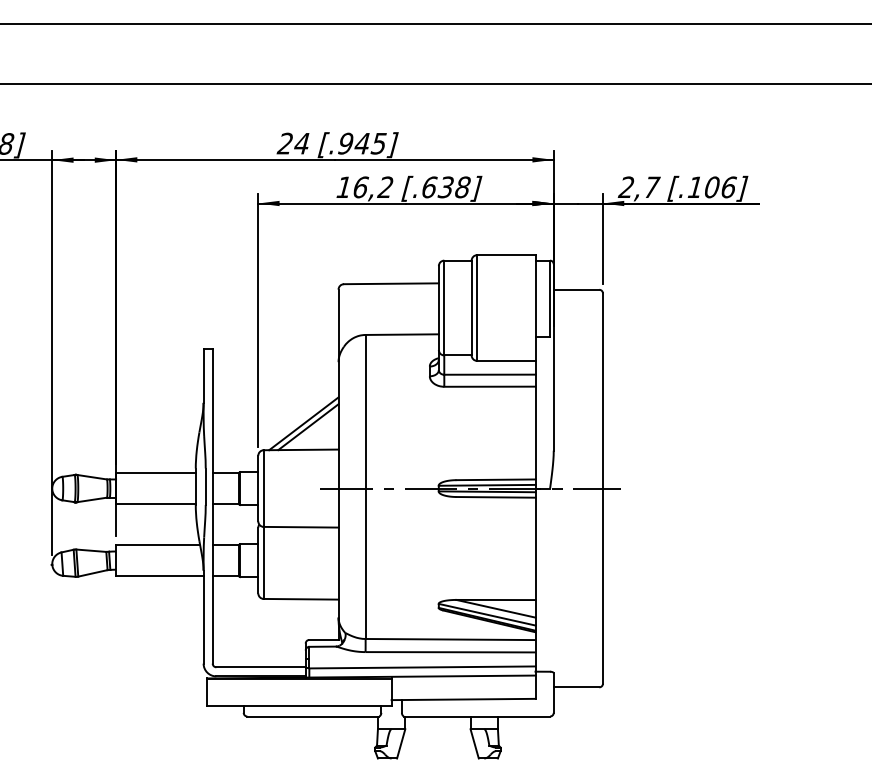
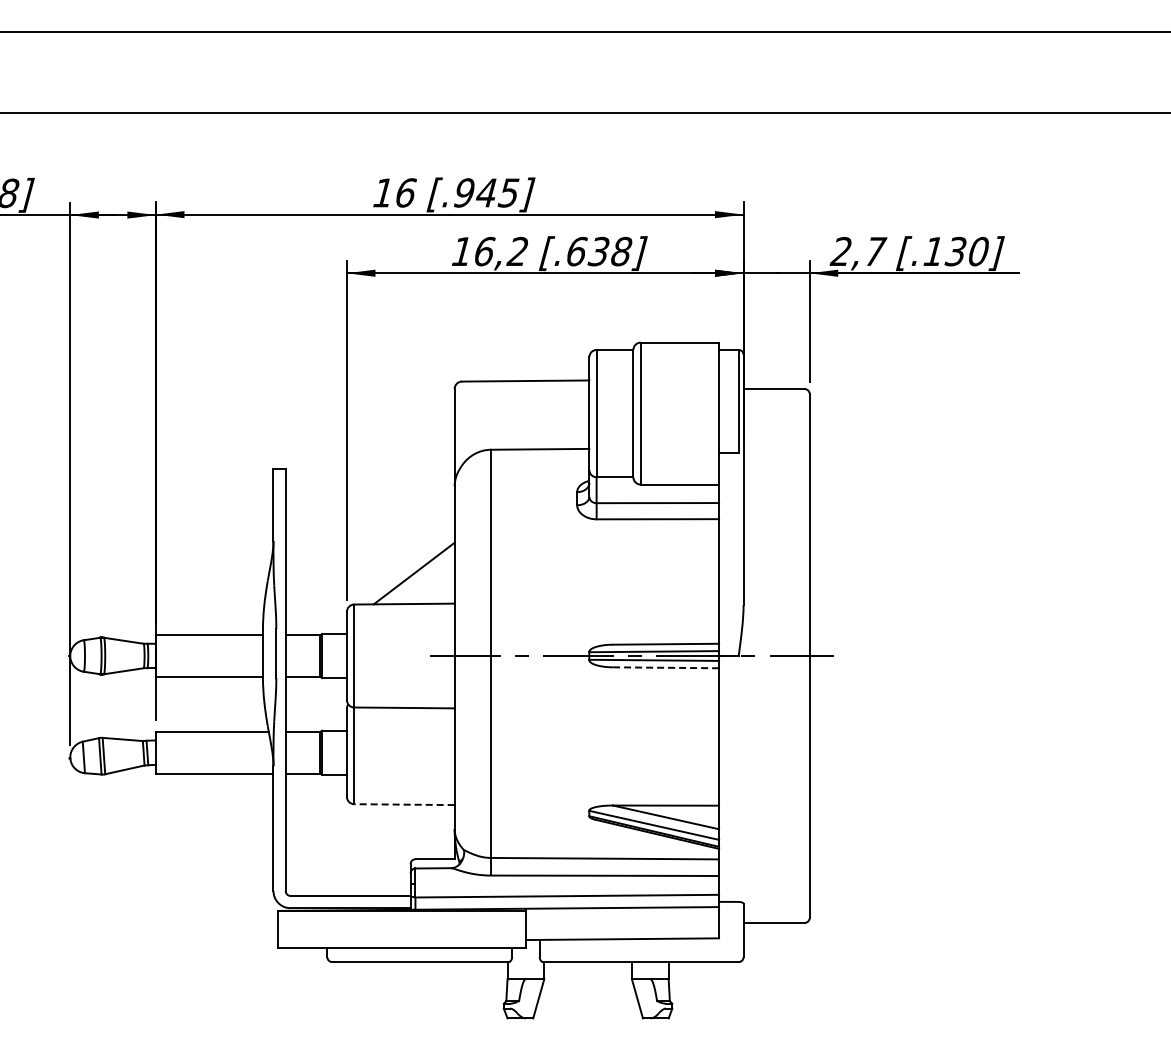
text: (292, 143) -> (393, 192), 24 -> 16
text: (719, 187) -> (966, 251), [.106] -> [.130]
line: (303, 423) -> (407, 568), removed
line: (495, 497) -> (665, 667), solid -> dashed
line: (300, 599) -> (403, 804), solid -> dashed

